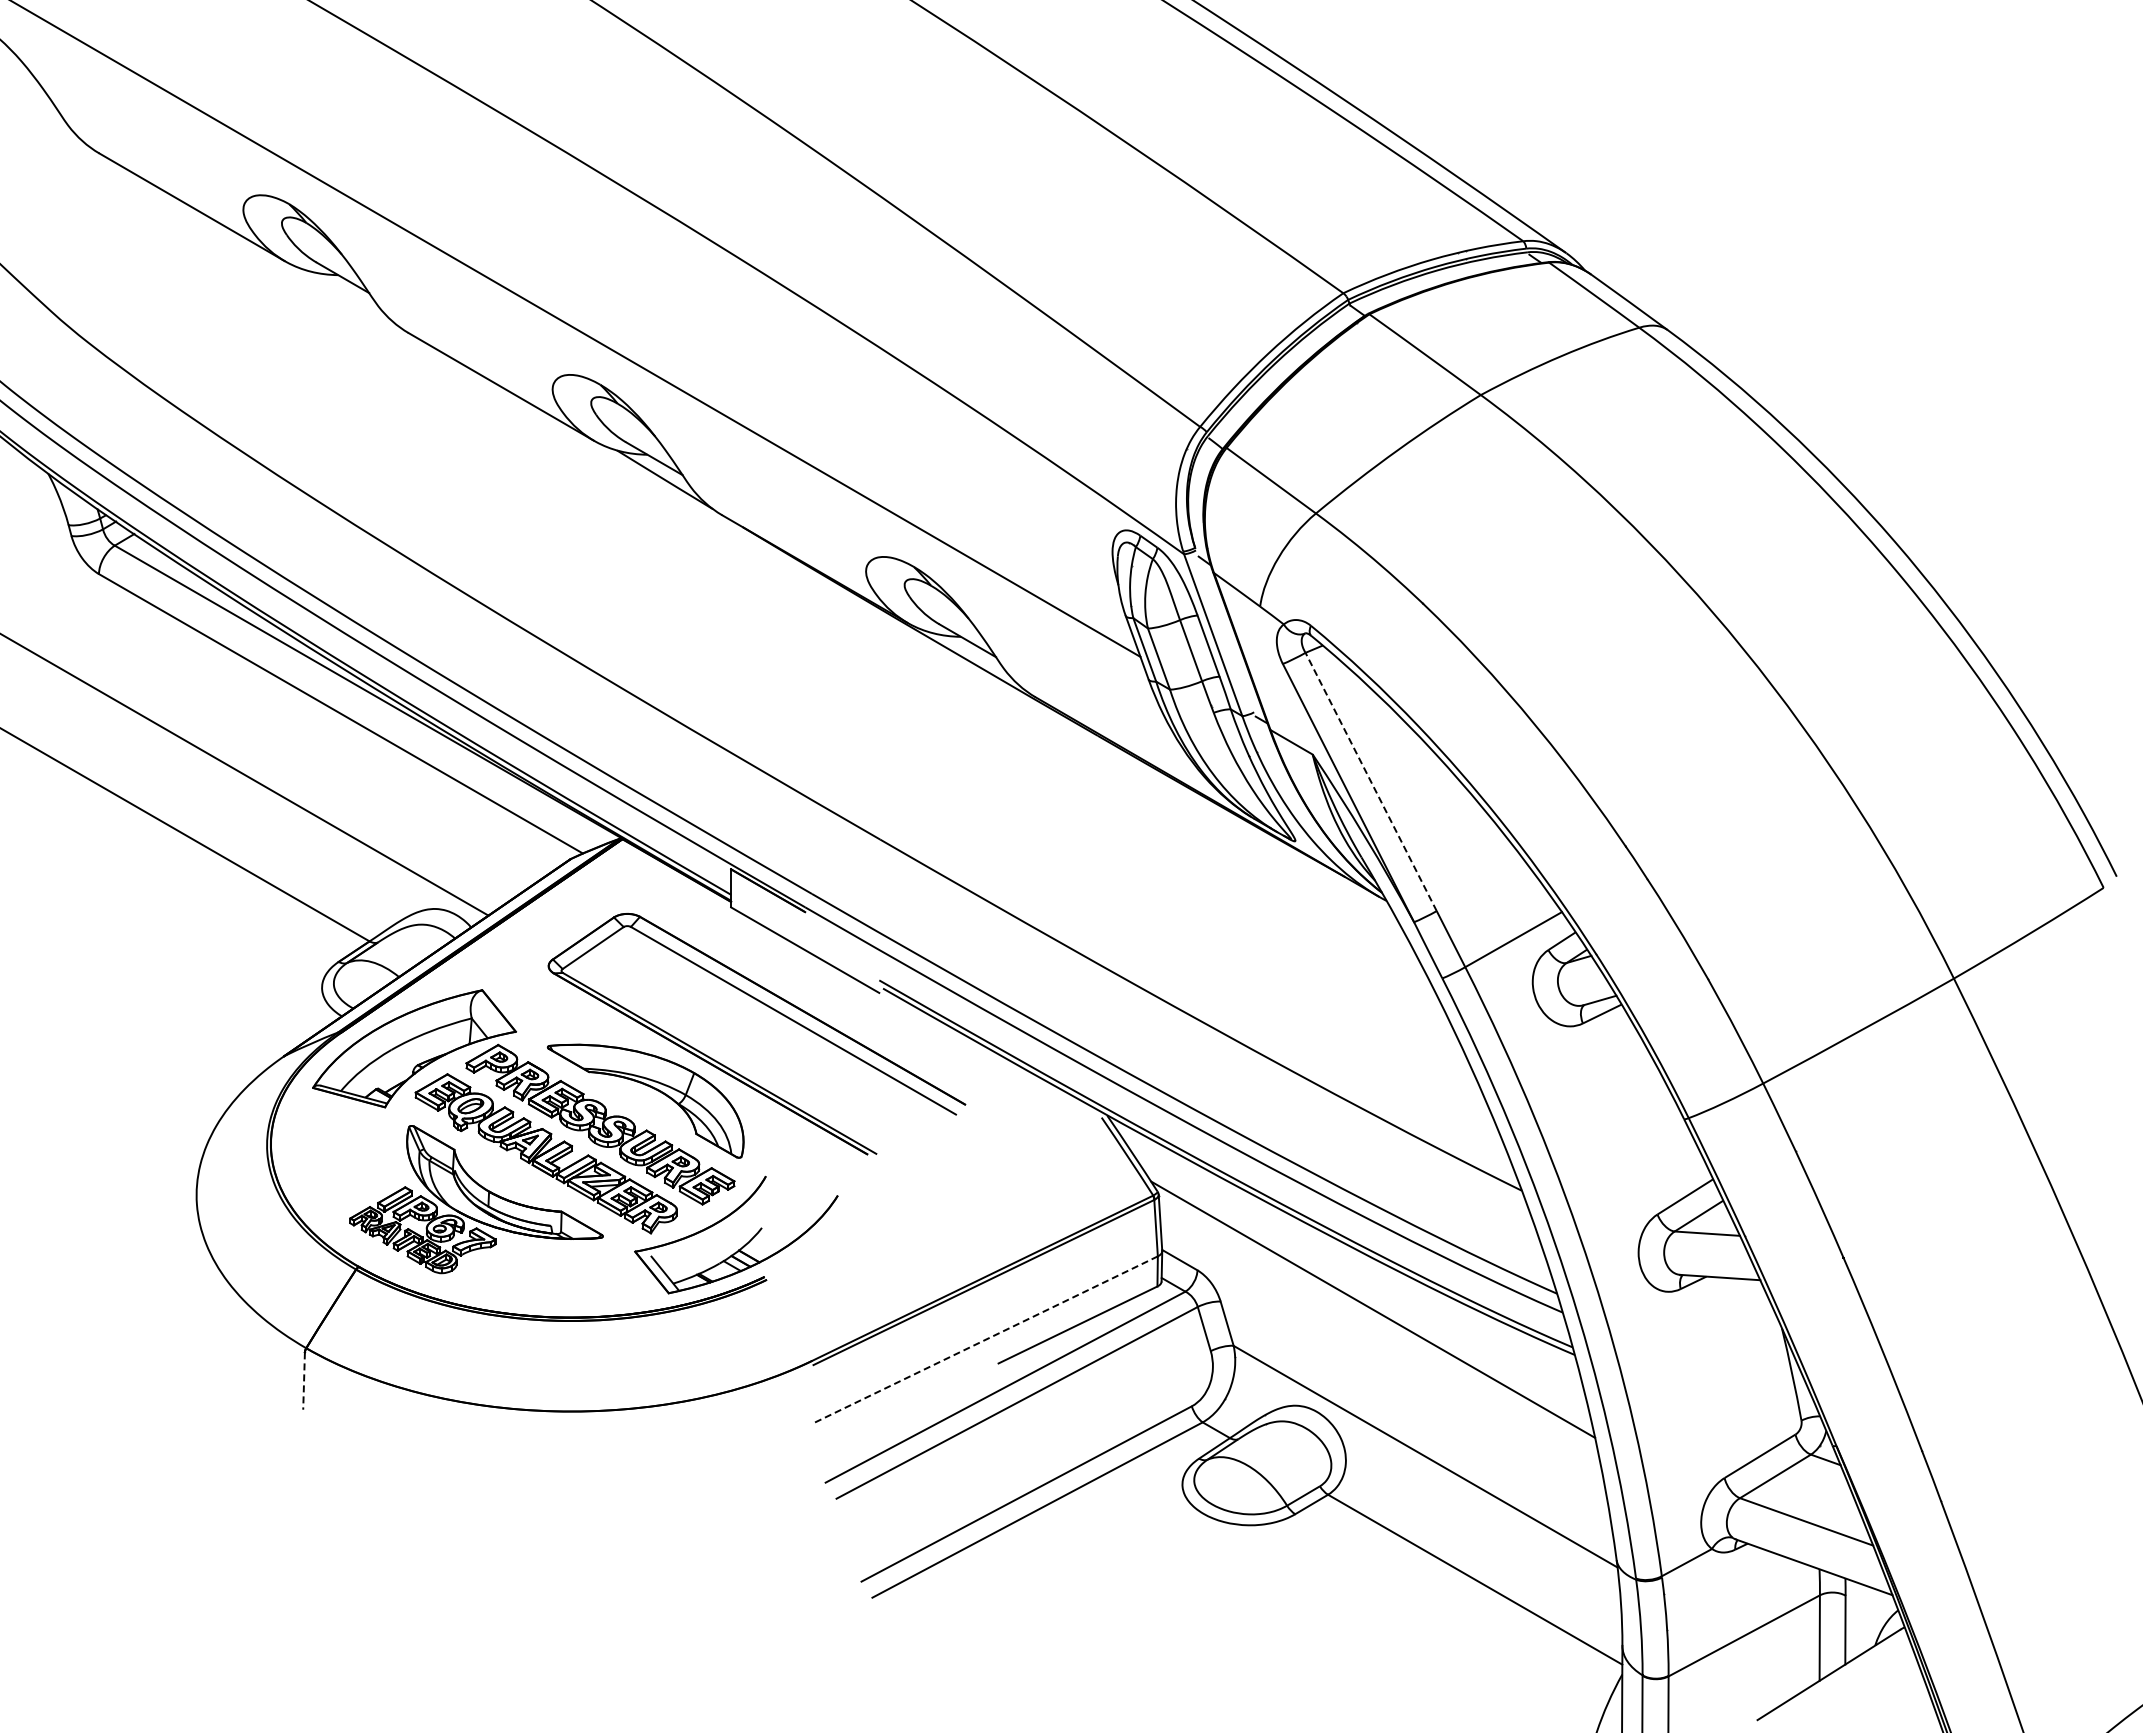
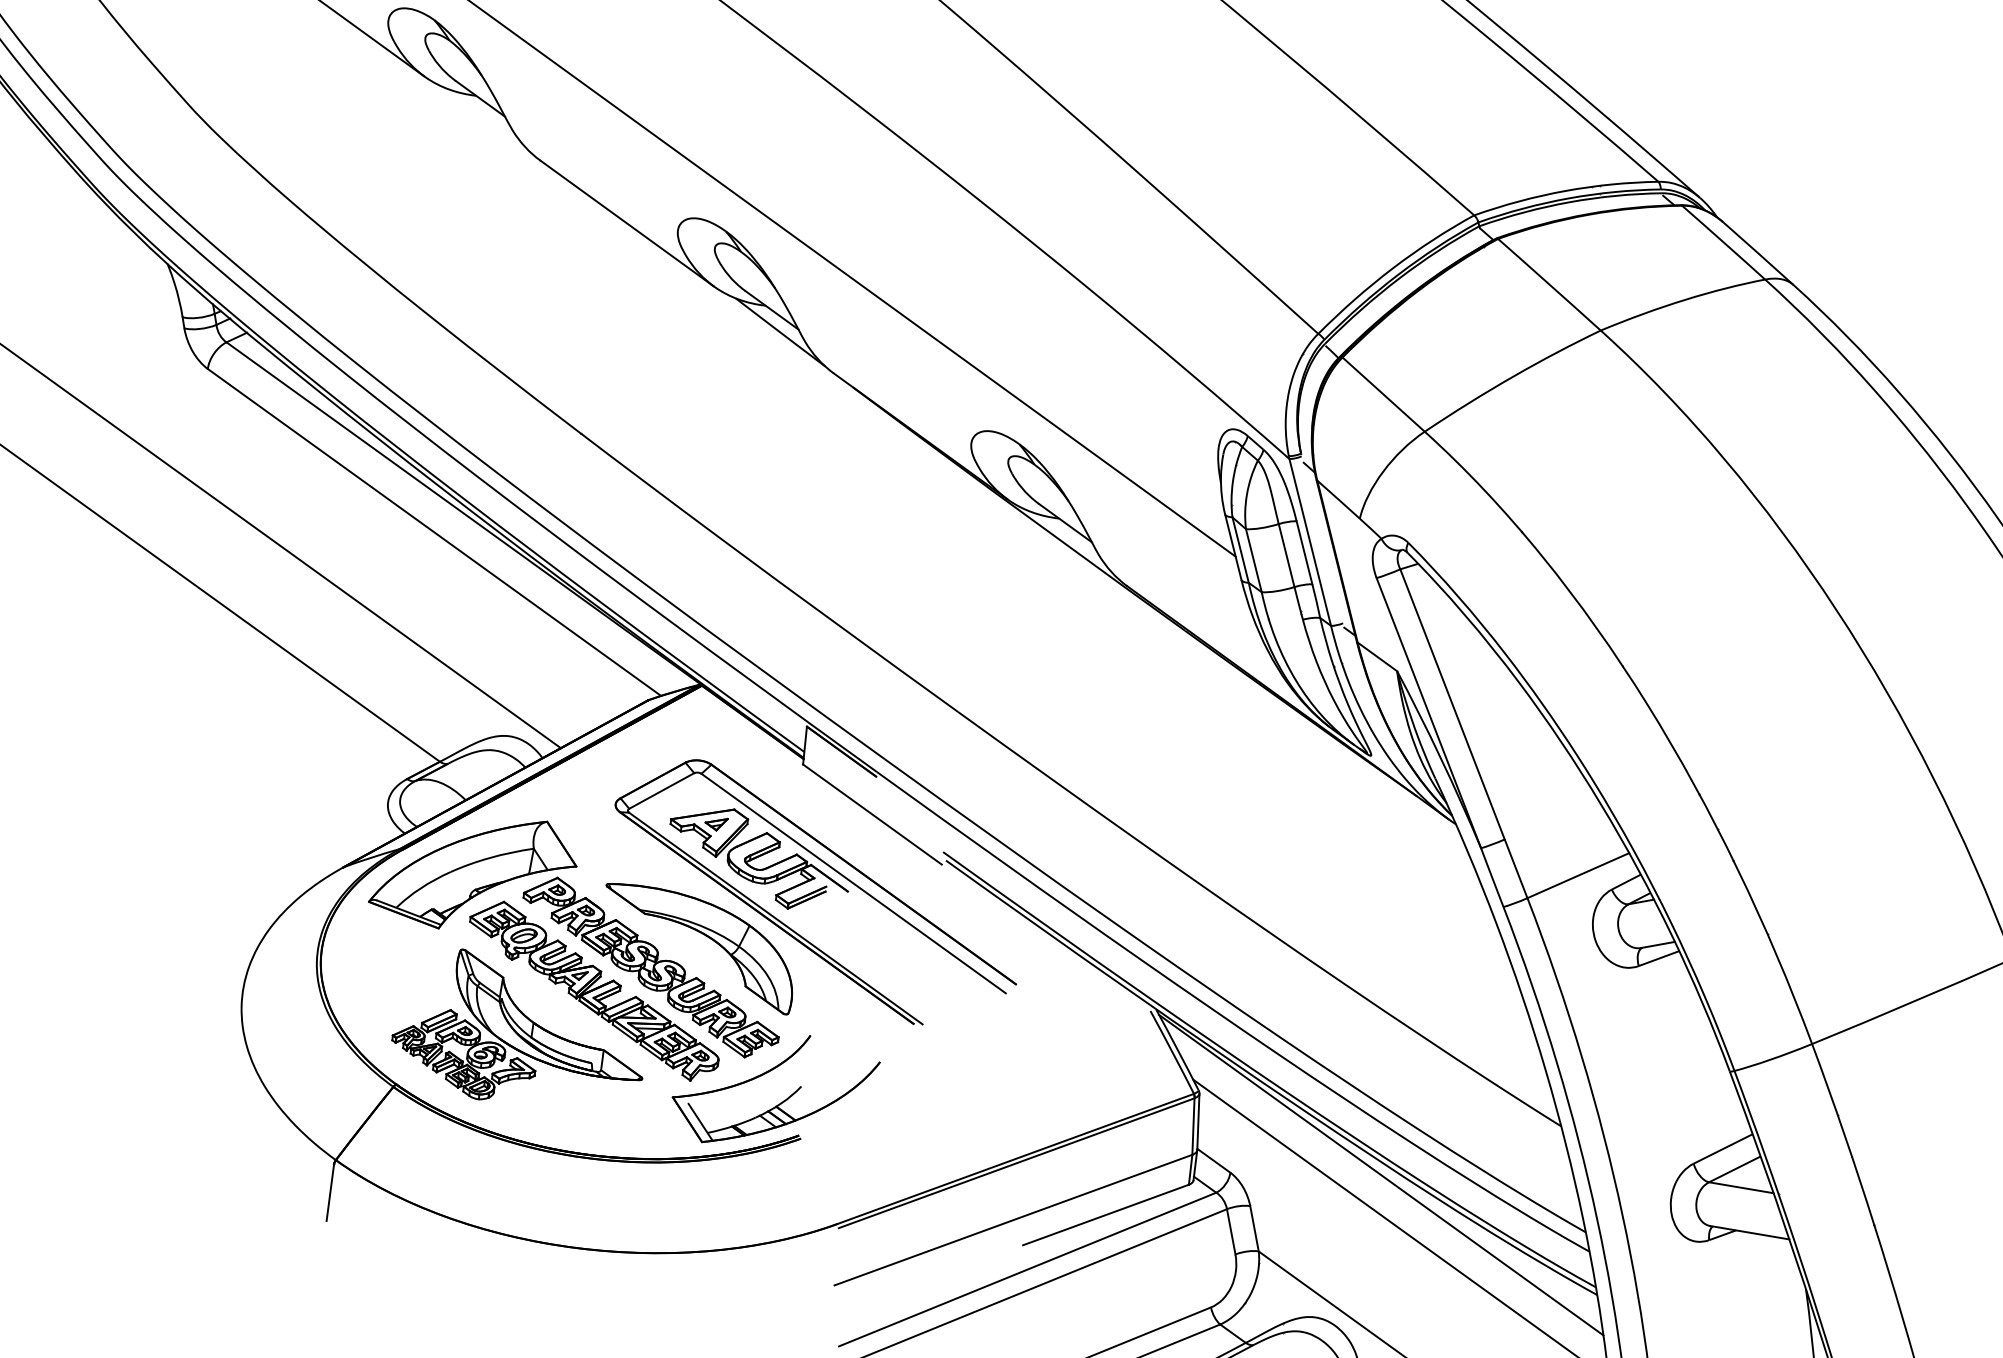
line: (1371, 781) -> (1452, 703), dashed -> solid
part: (696, 1005) -> (758, 858), added
line: (1347, 1257) -> (1380, 1175), added
line: (986, 1339) -> (1013, 1220), dashed -> solid
line: (304, 1381) -> (330, 1193), dashed -> solid

